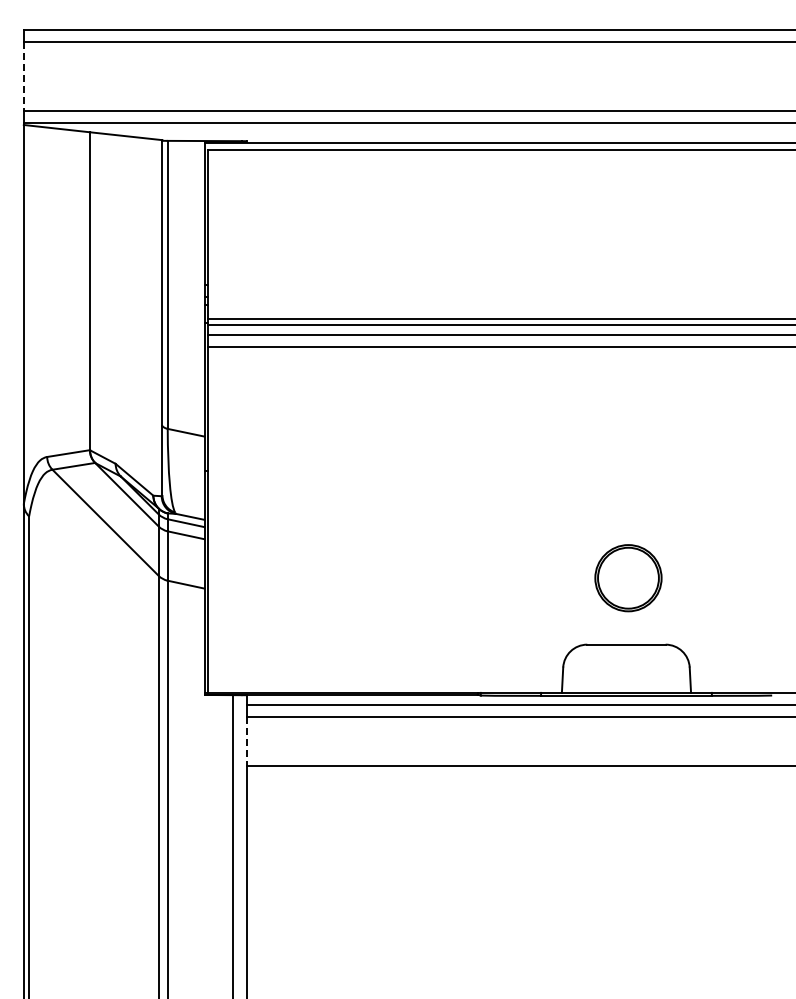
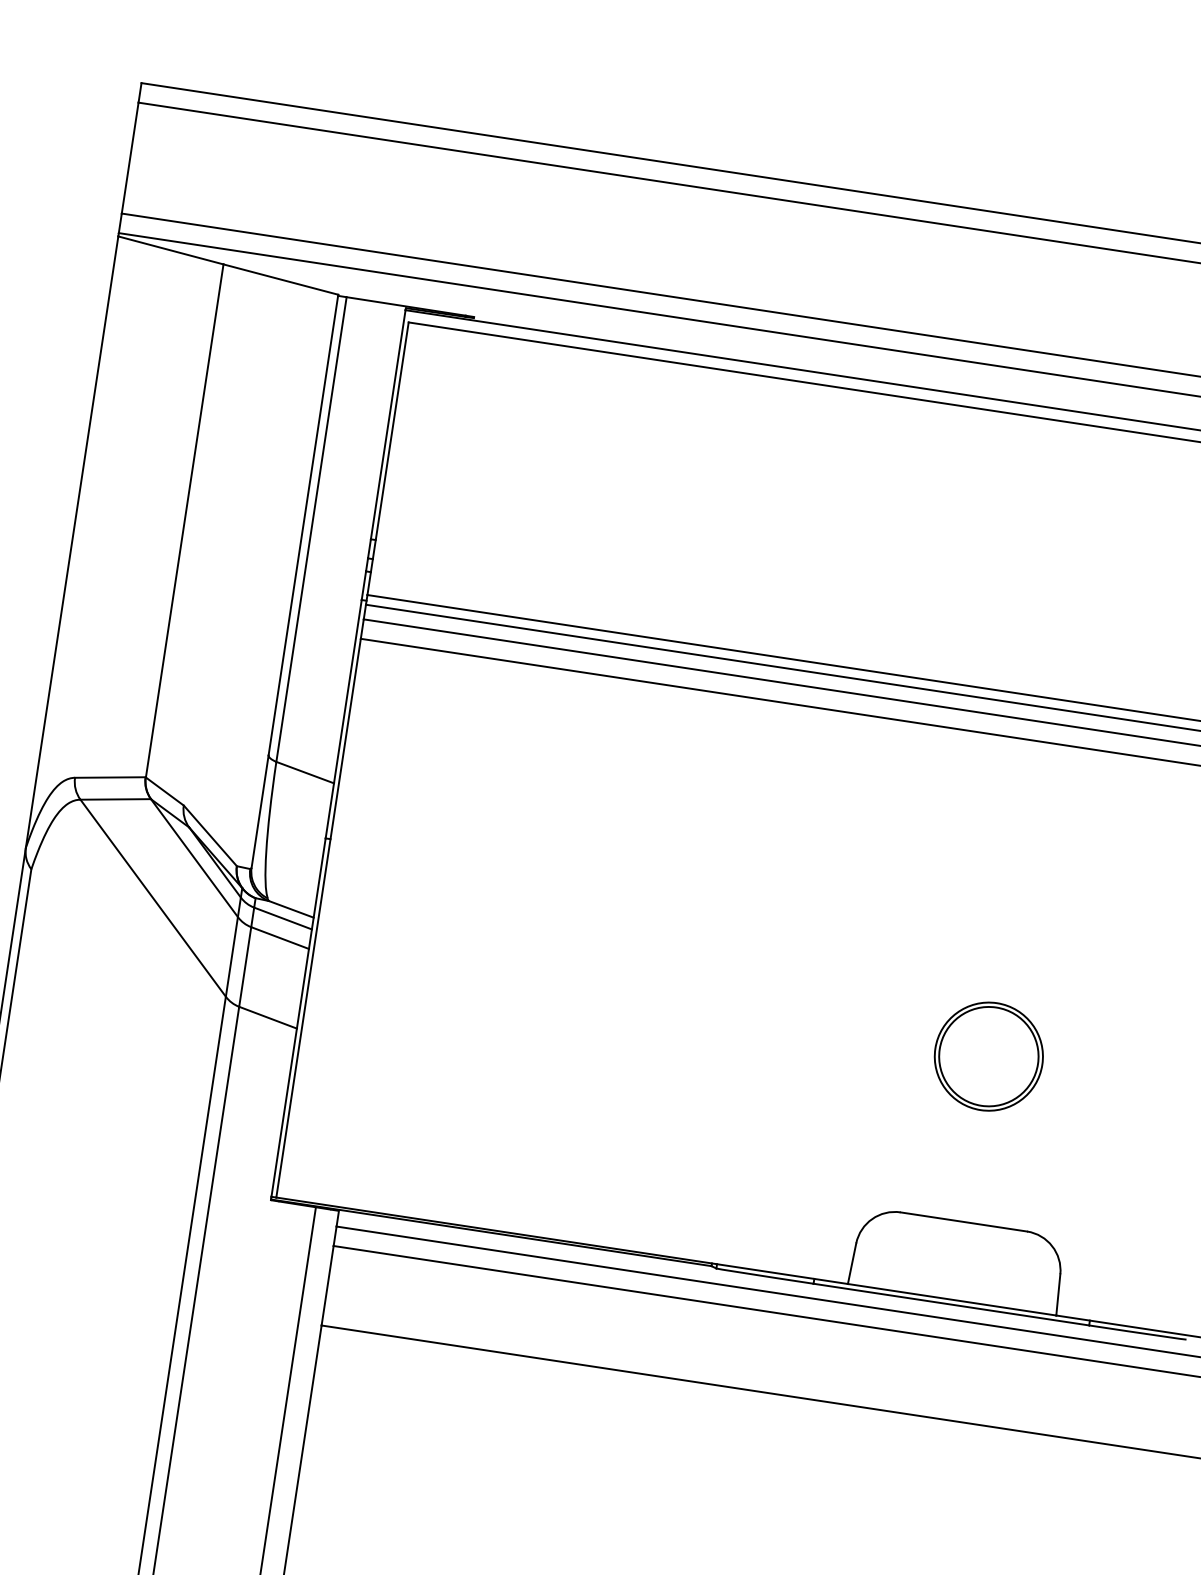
line: (23, 76) -> (129, 158), dashed -> solid
part: (628, 578) -> (988, 1057), moved
line: (246, 741) -> (327, 1285), dashed -> solid

